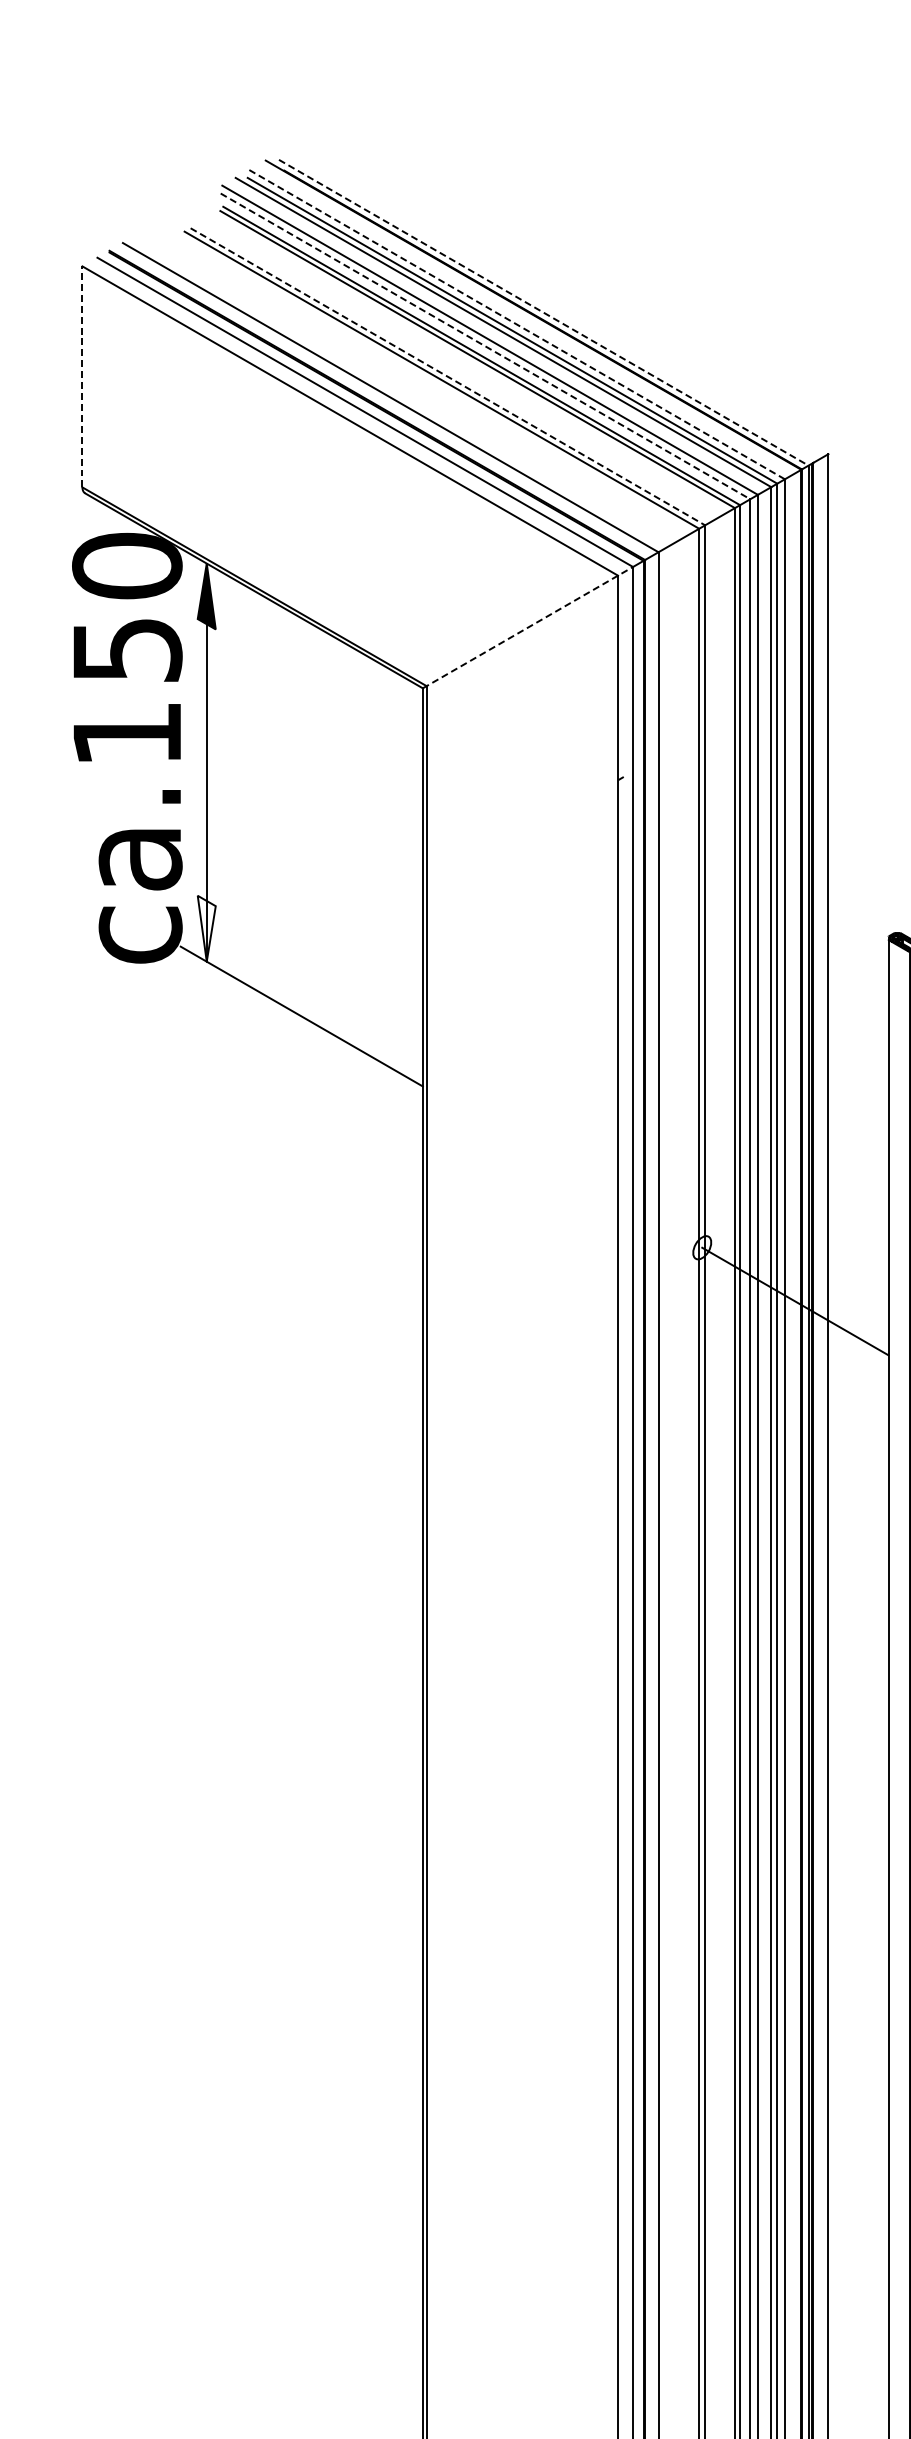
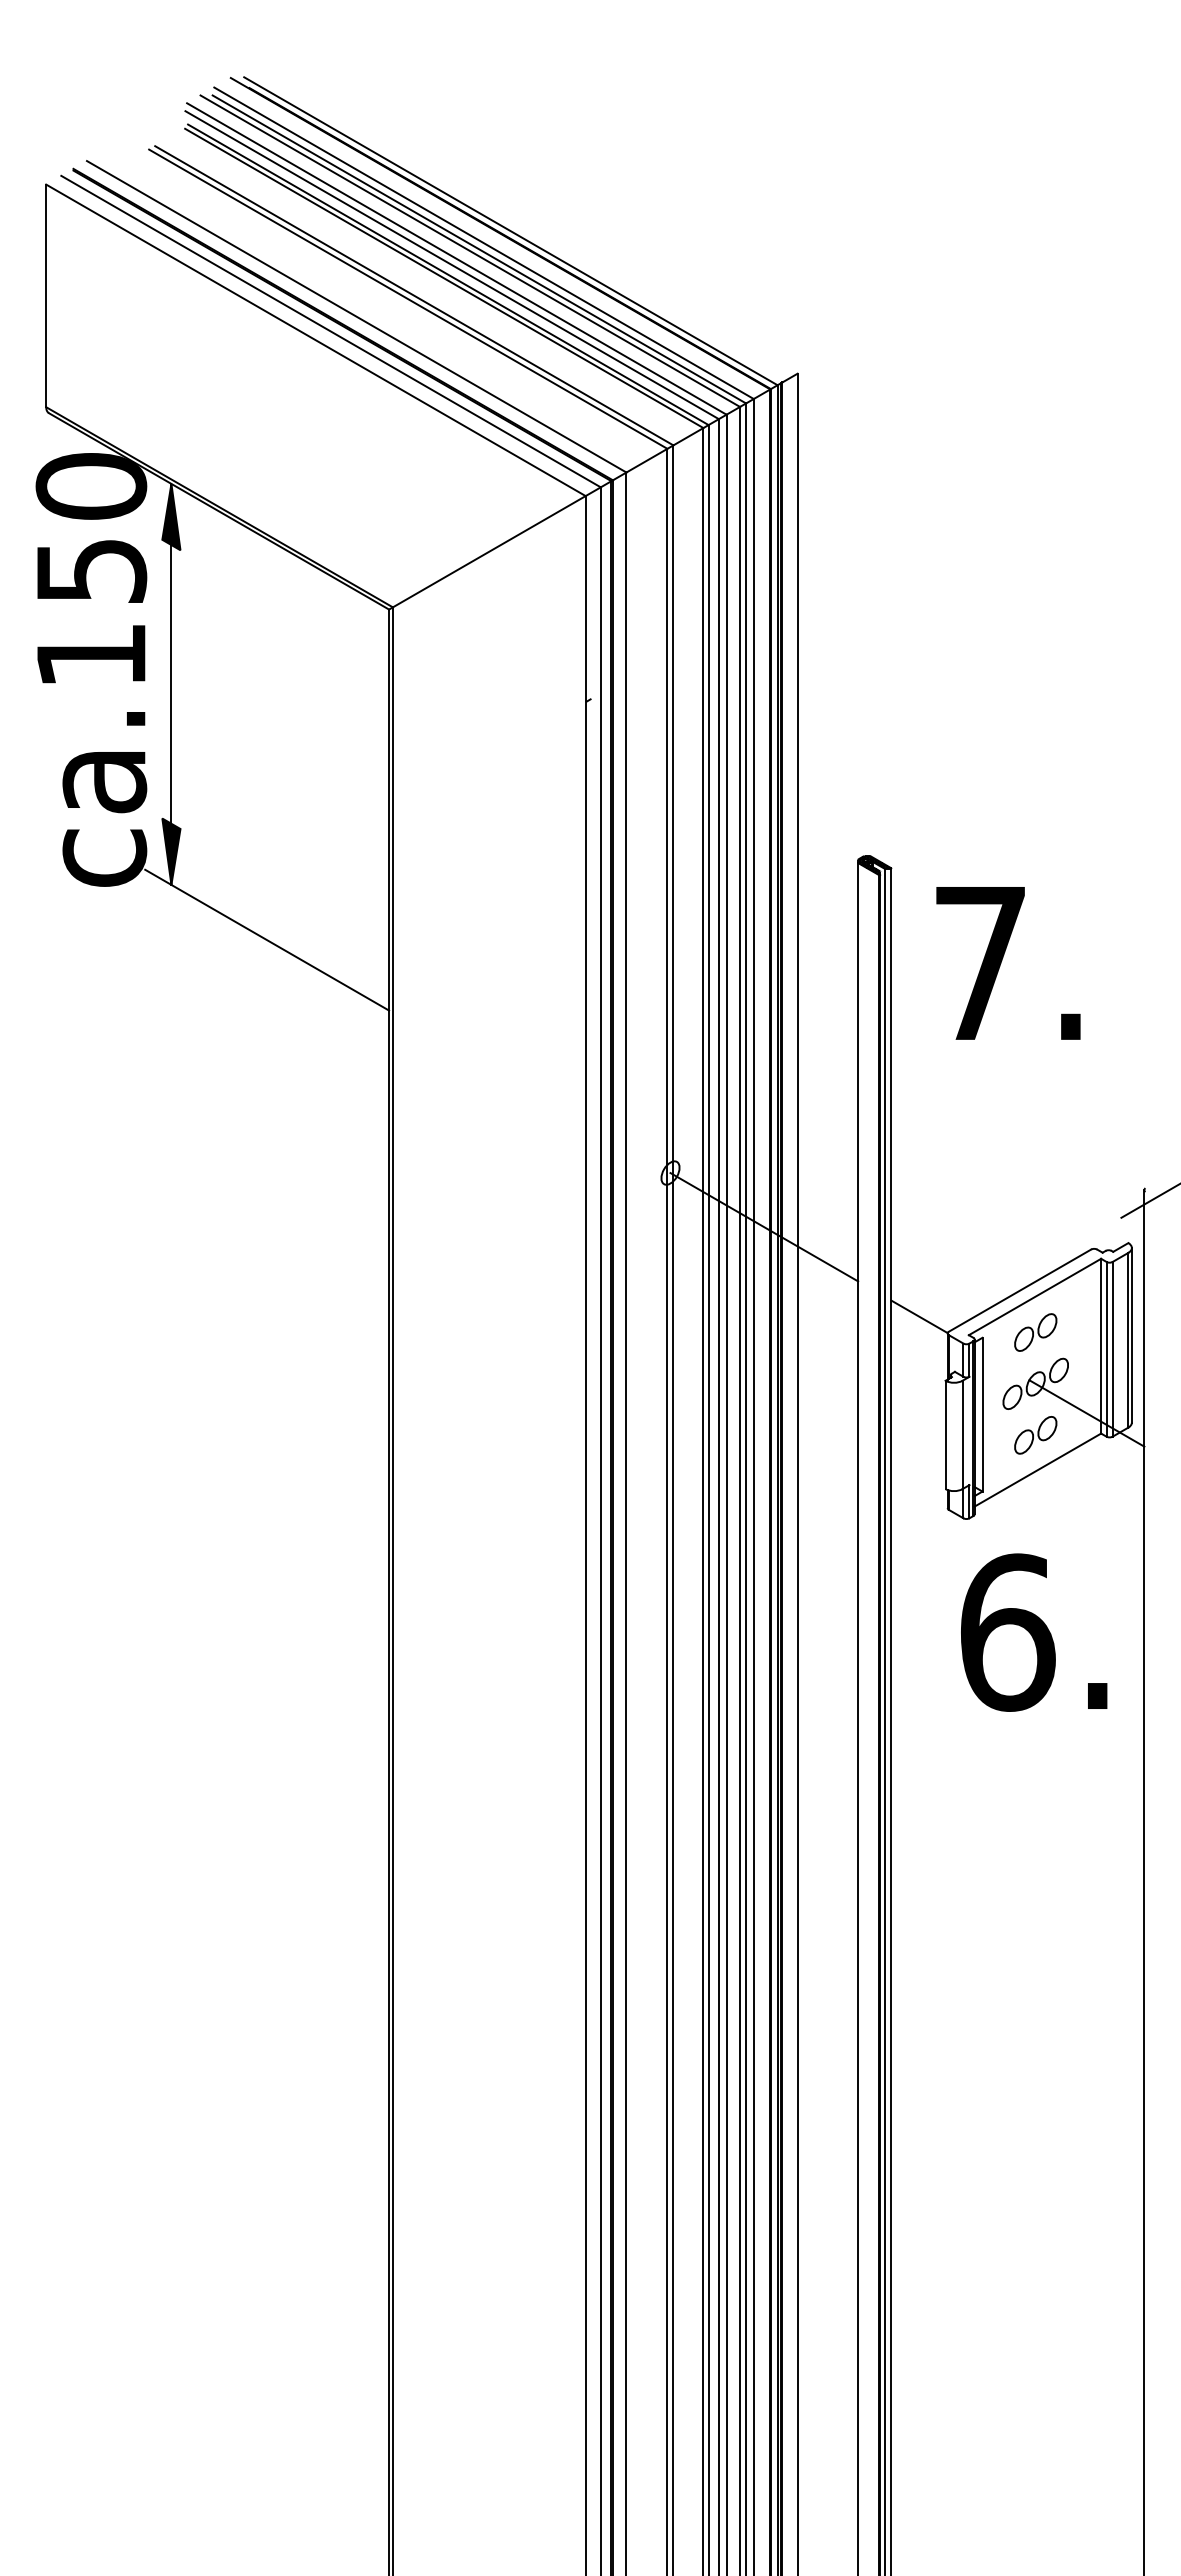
line: (543, 312) -> (510, 231), dashed -> solid
line: (516, 324) -> (483, 243), dashed -> solid
line: (485, 346) -> (452, 265), dashed -> solid
line: (82, 376) -> (46, 295), dashed -> solid
line: (448, 377) -> (414, 296), dashed -> solid
line: (528, 627) -> (495, 548), dashed -> solid
fill: (206, 928) -> (171, 851), added

